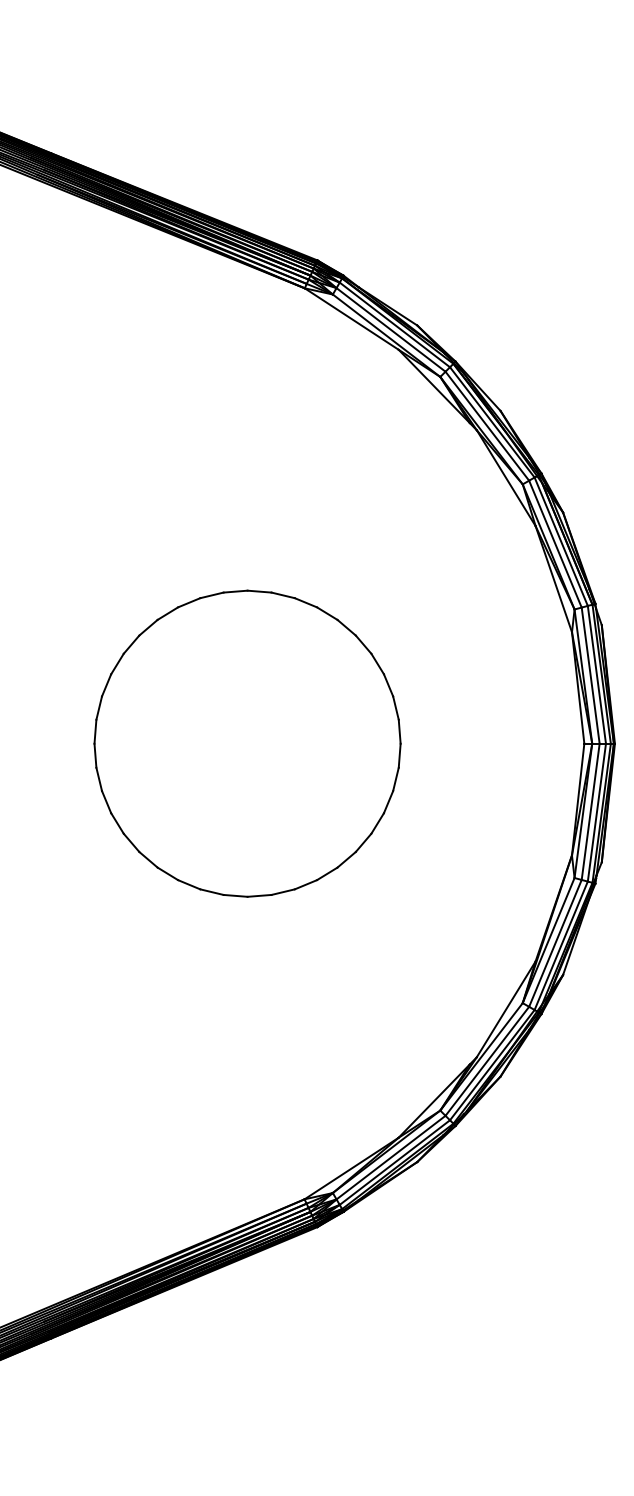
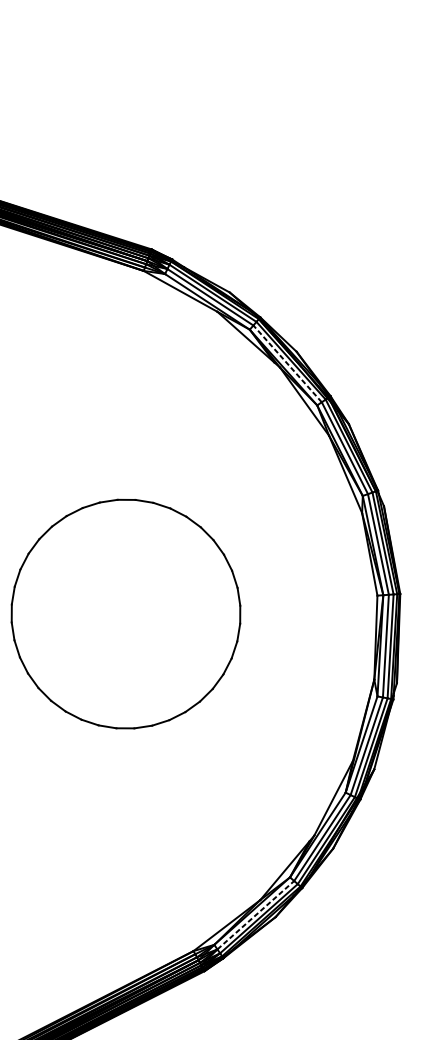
line: (487, 426) -> (287, 364), solid -> dashed
line: (391, 1157) -> (256, 915), solid -> dashed

